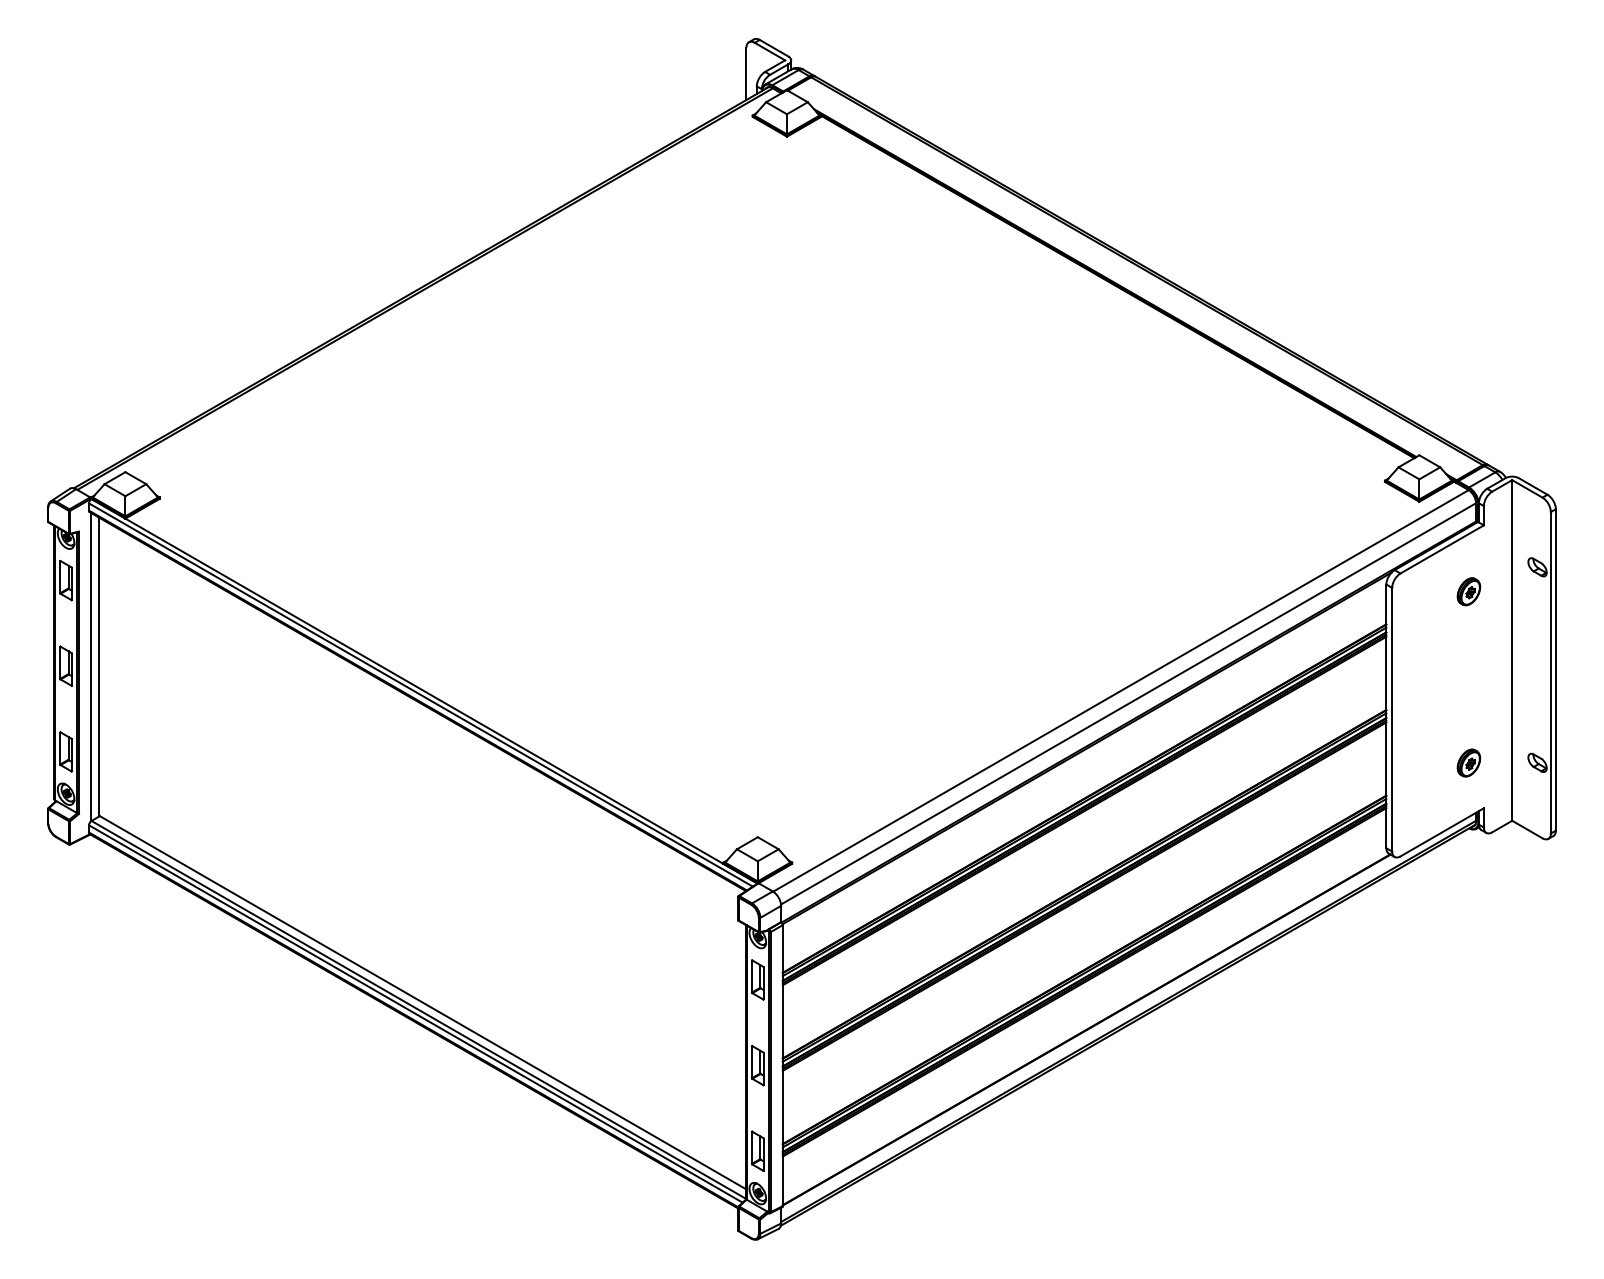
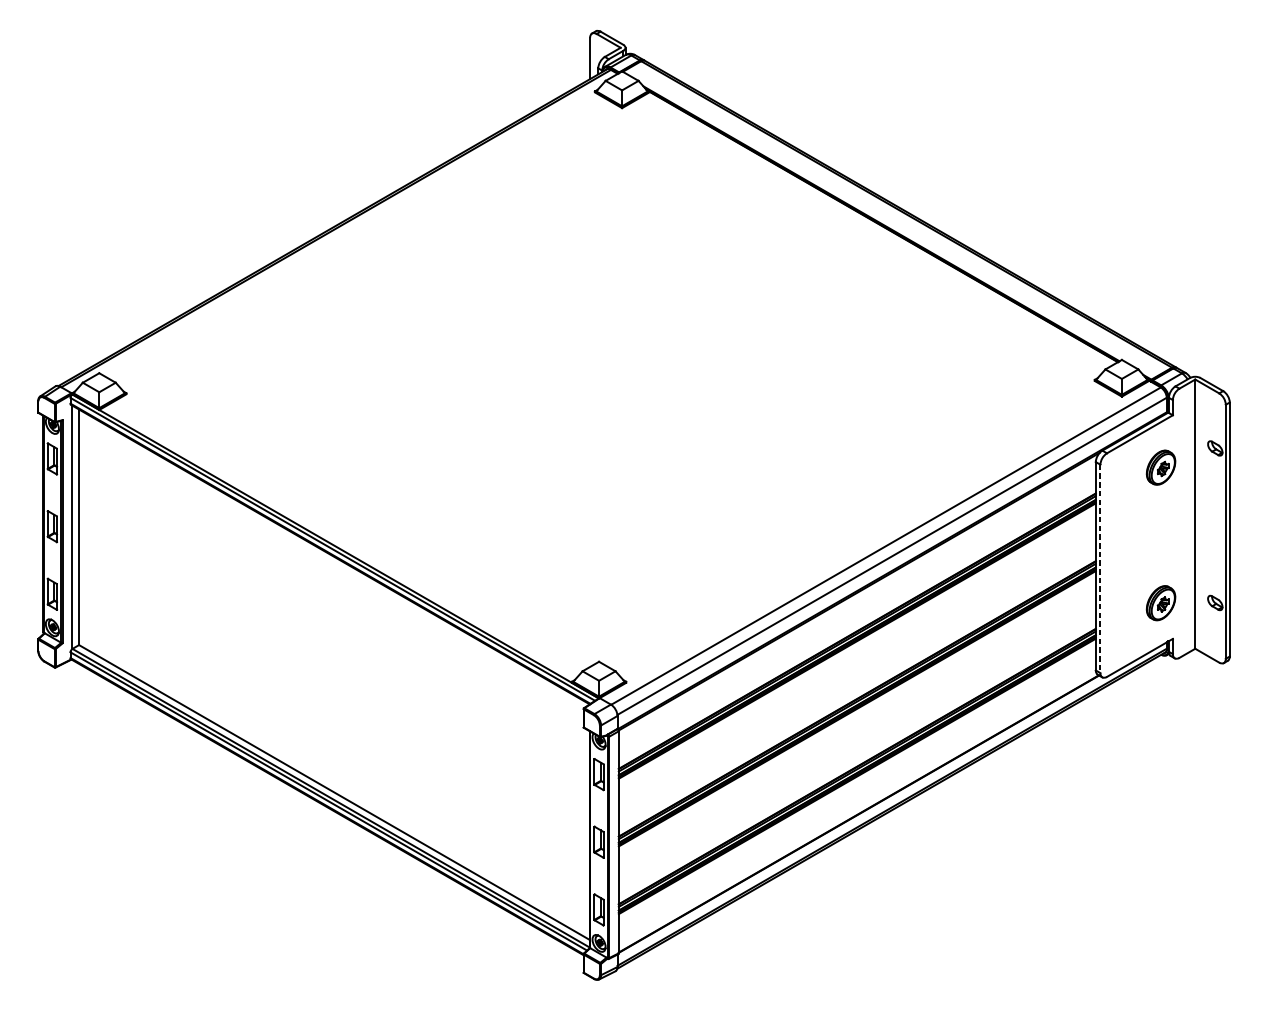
part: (1468, 591) -> (1160, 467), size x1.6
line: (1392, 719) -> (1100, 568), solid -> dashed
part: (1468, 762) -> (1160, 602), size x1.6

